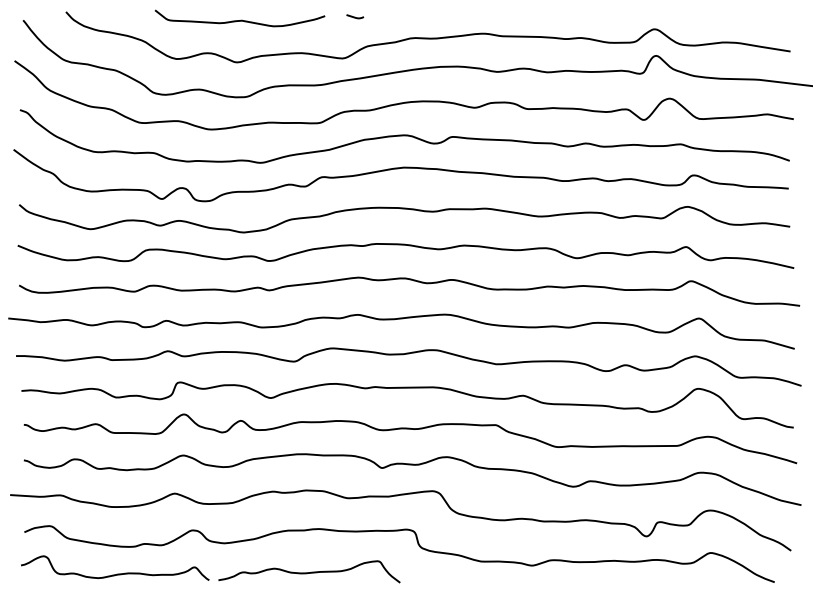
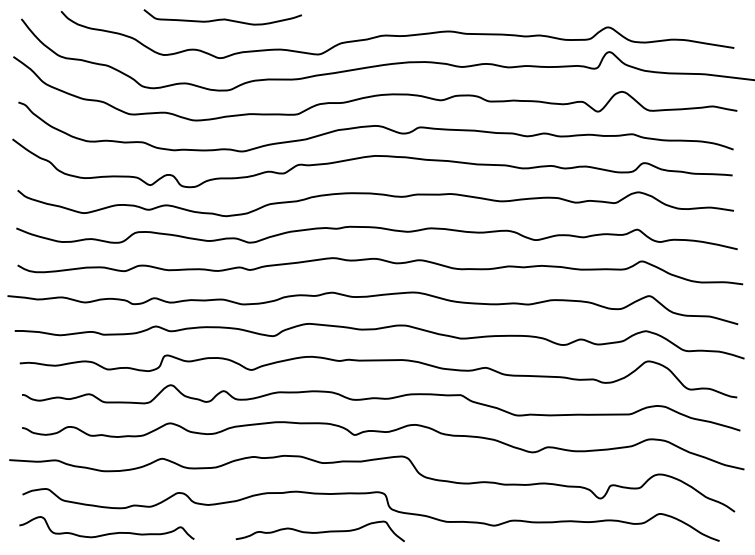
curve: (354, 16) -> (329, 15), removed
curve: (308, 571) -> (319, 531), moved

